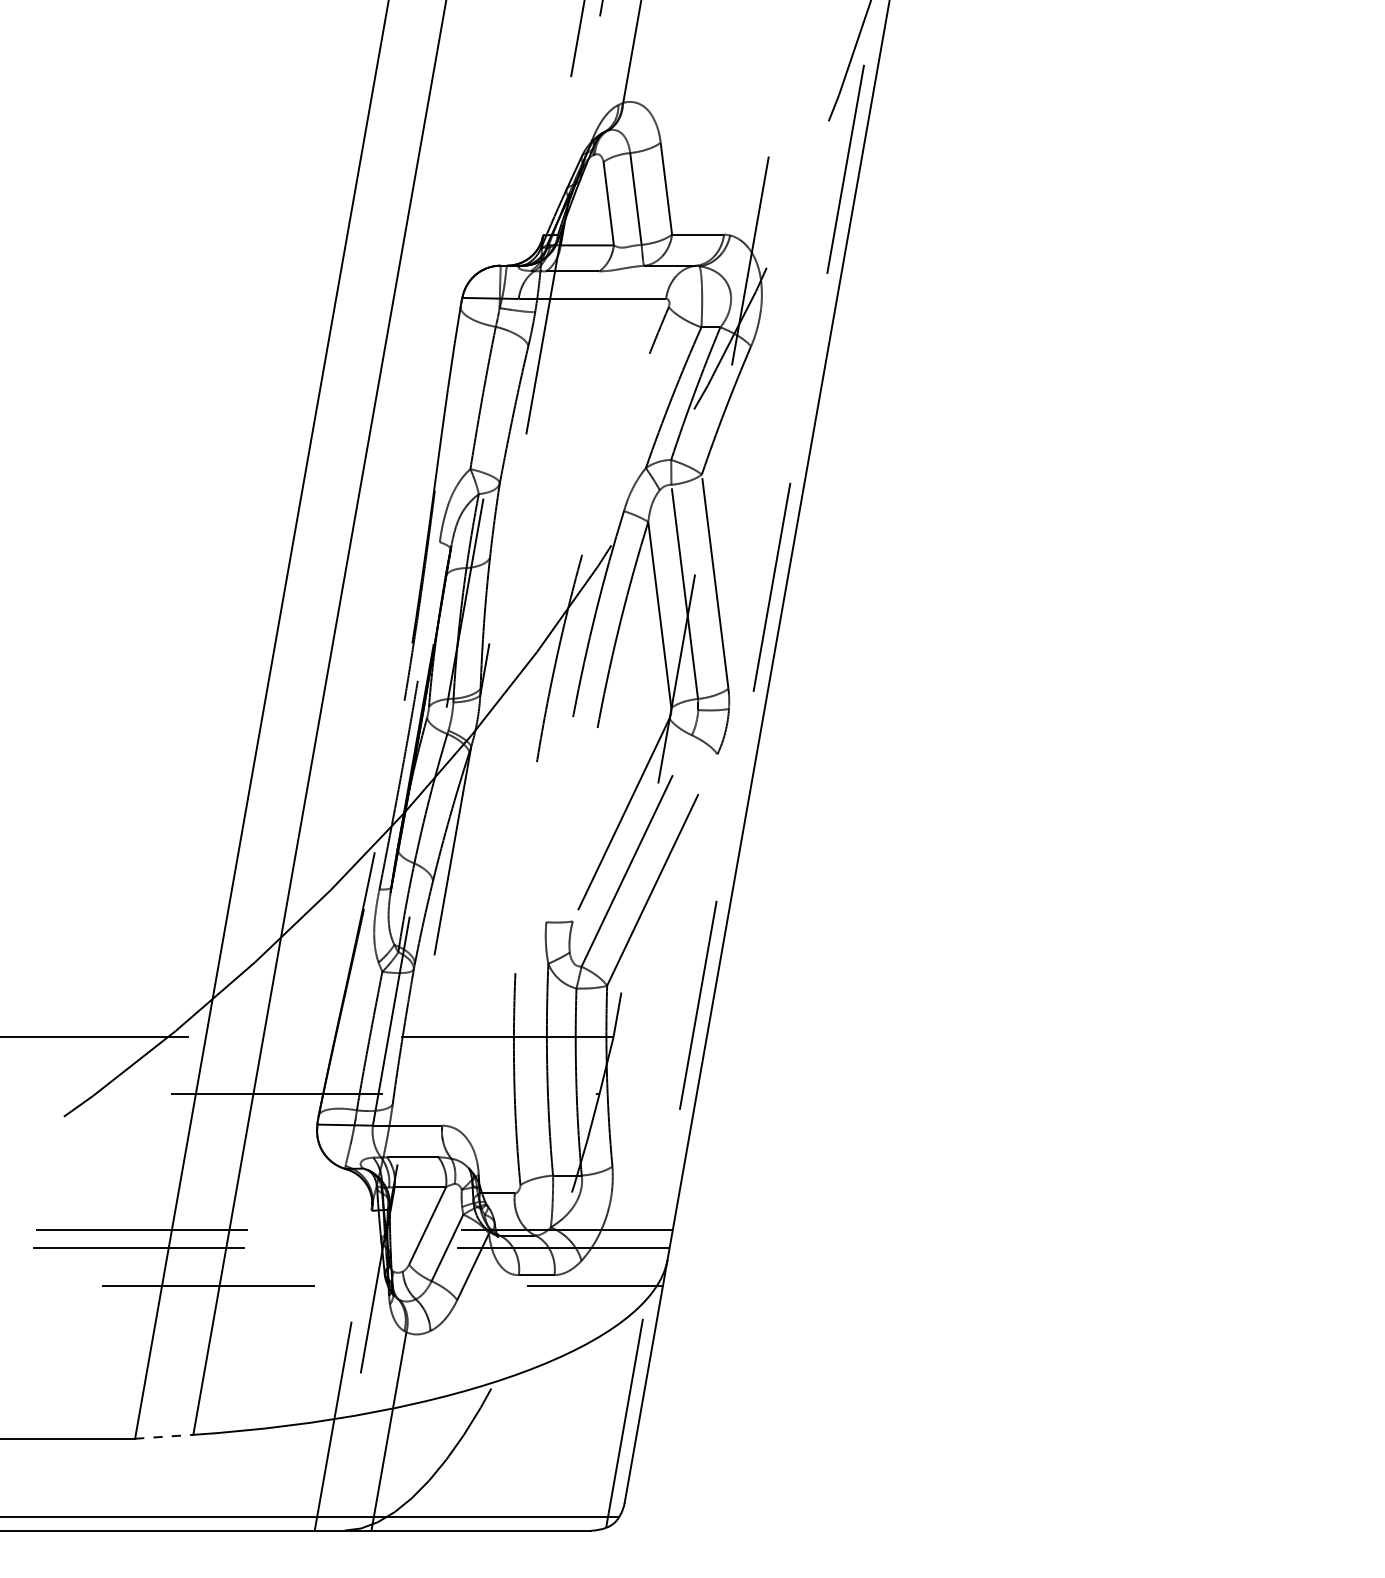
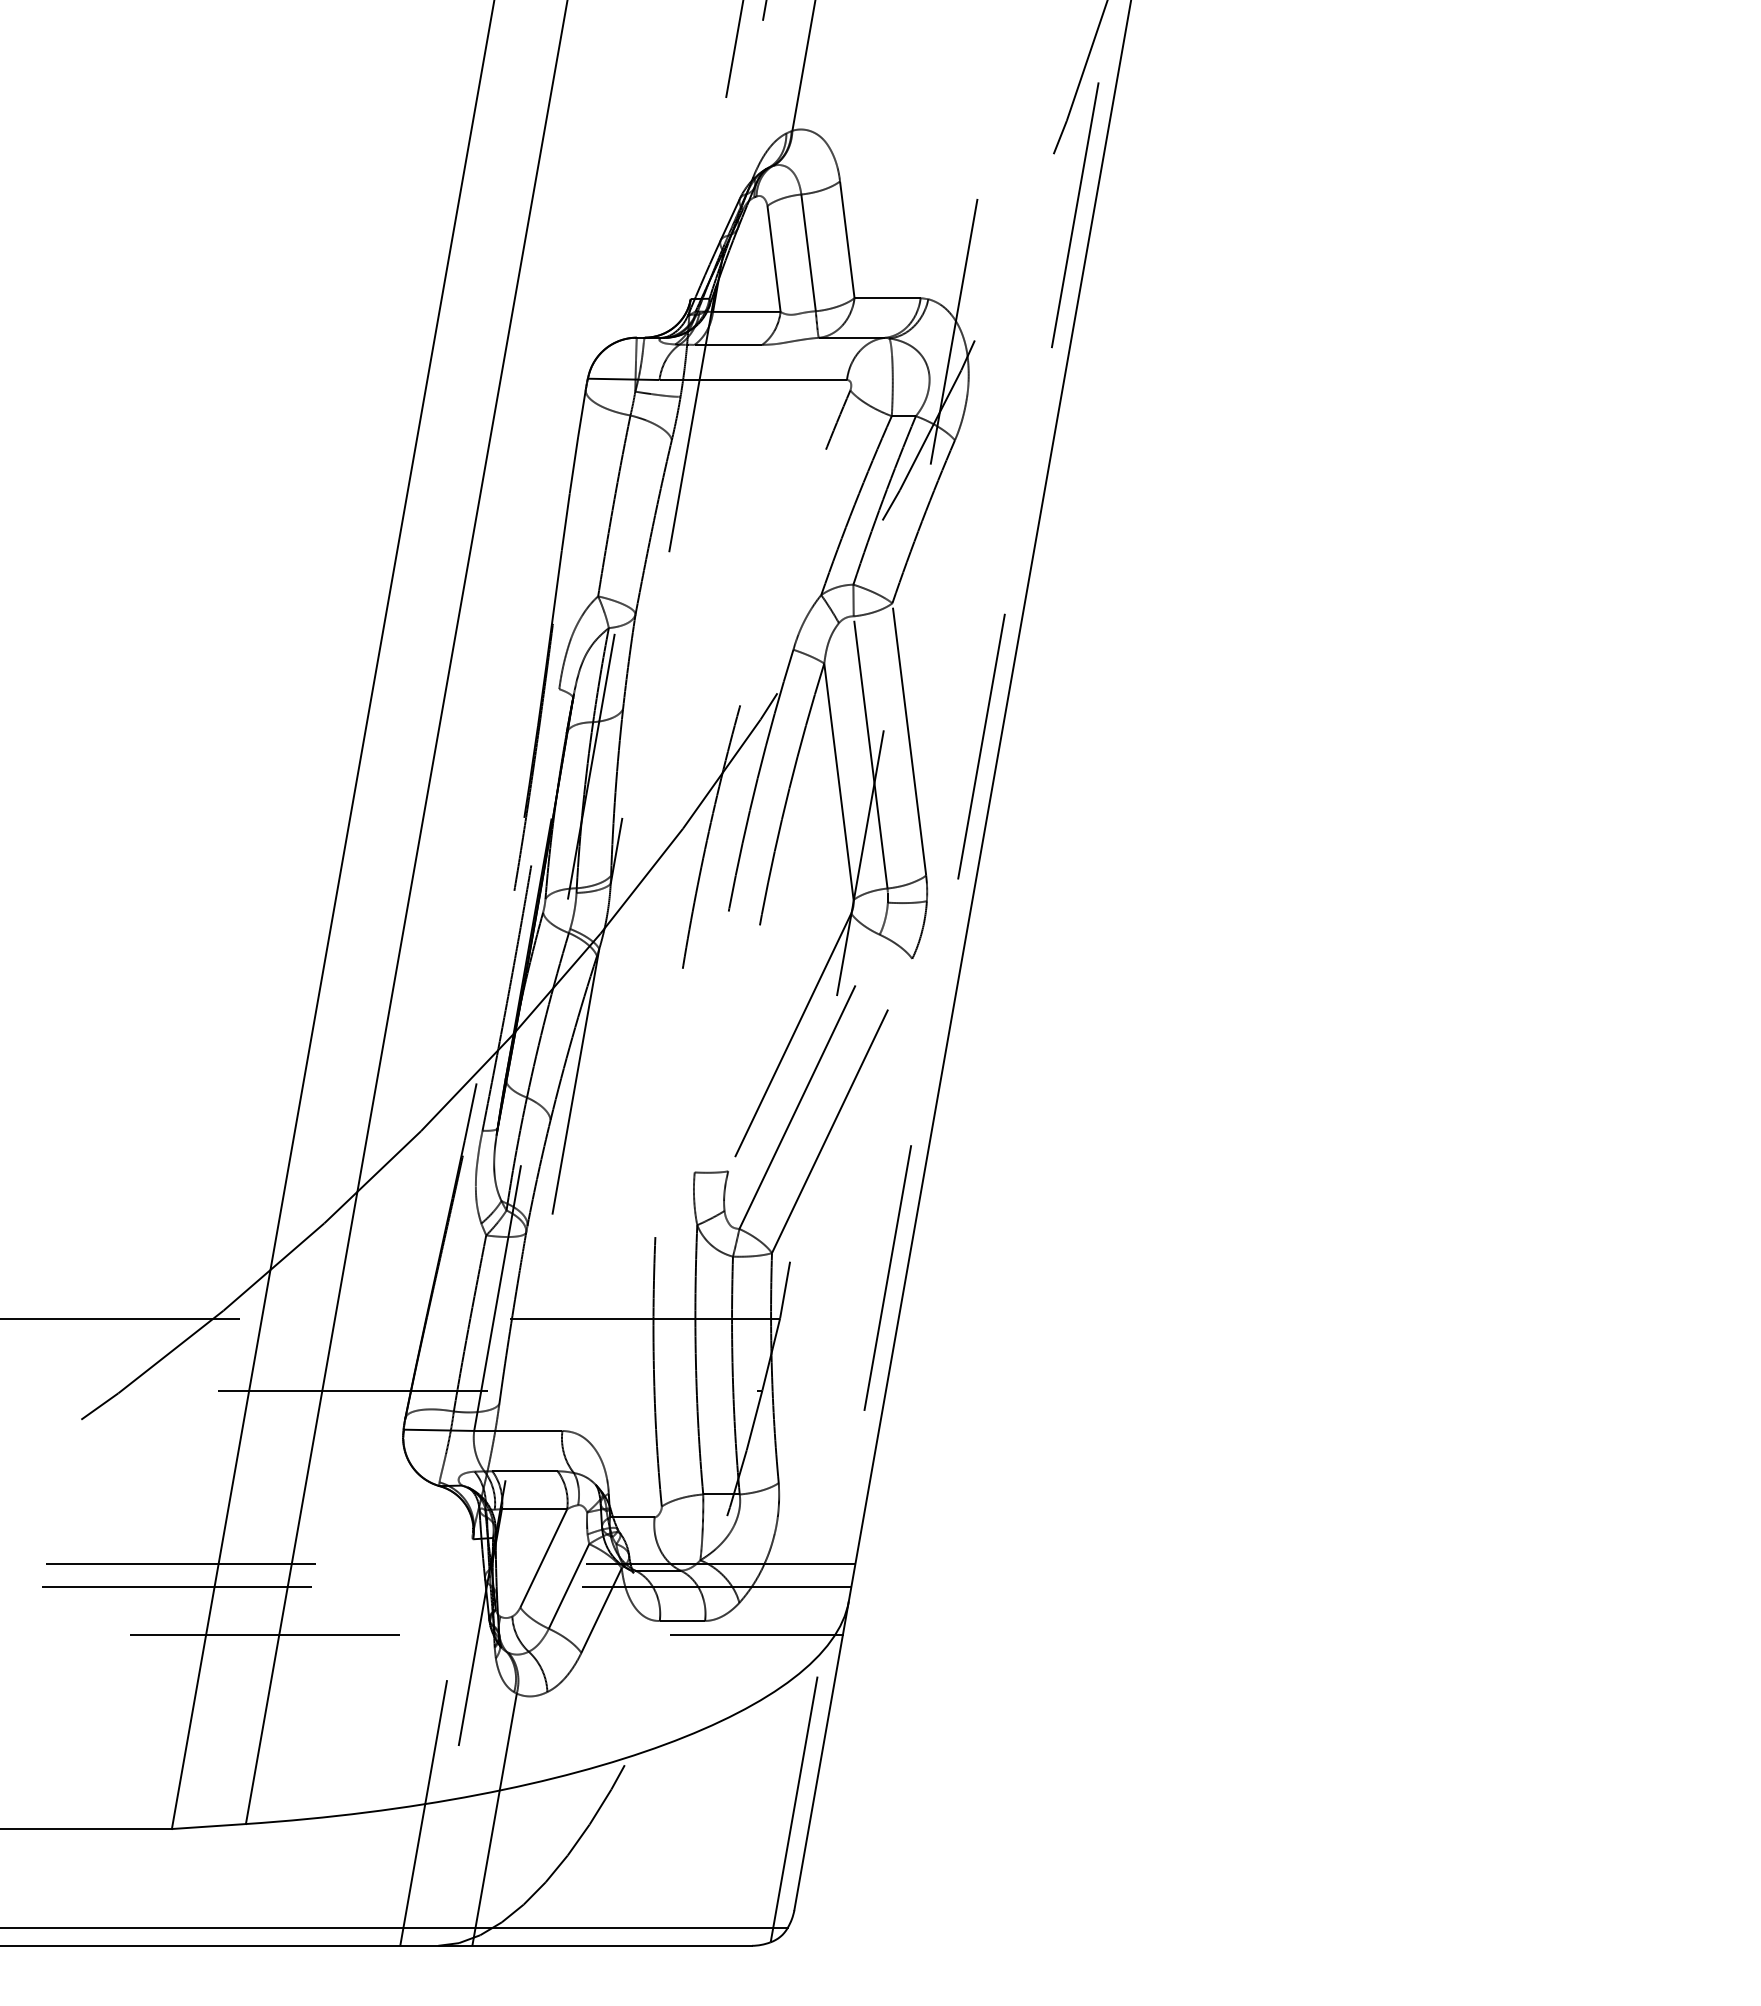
line: (164, 1436) -> (209, 1826), dashed -> solid

